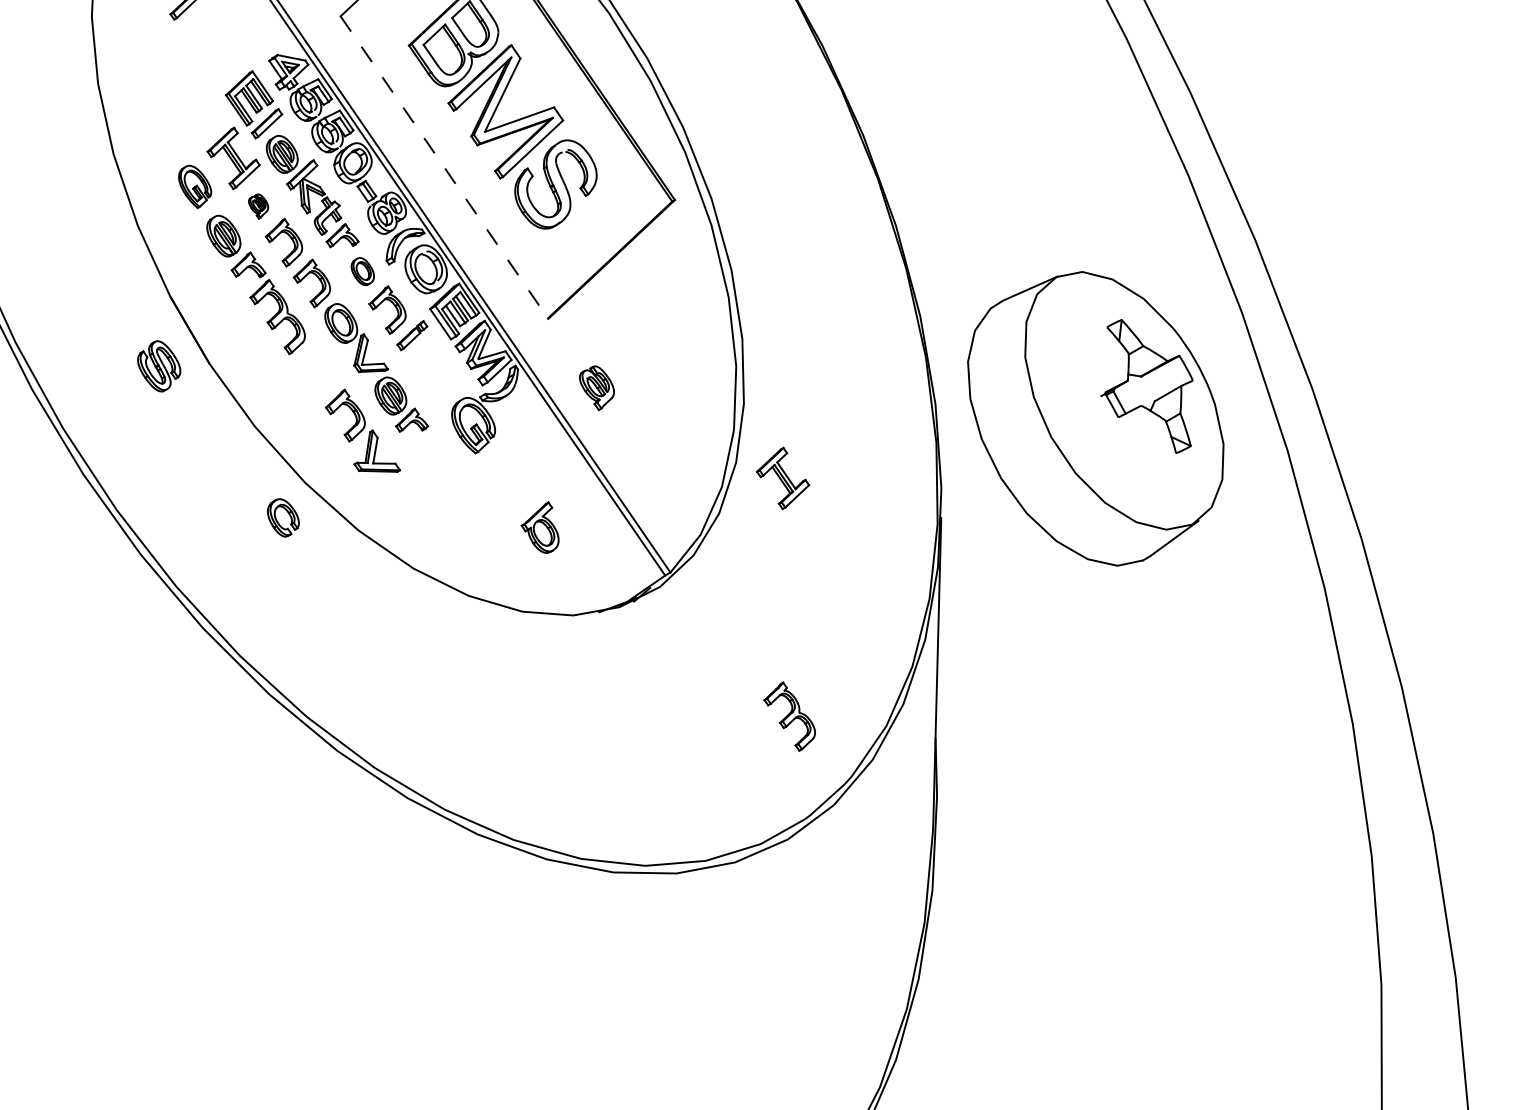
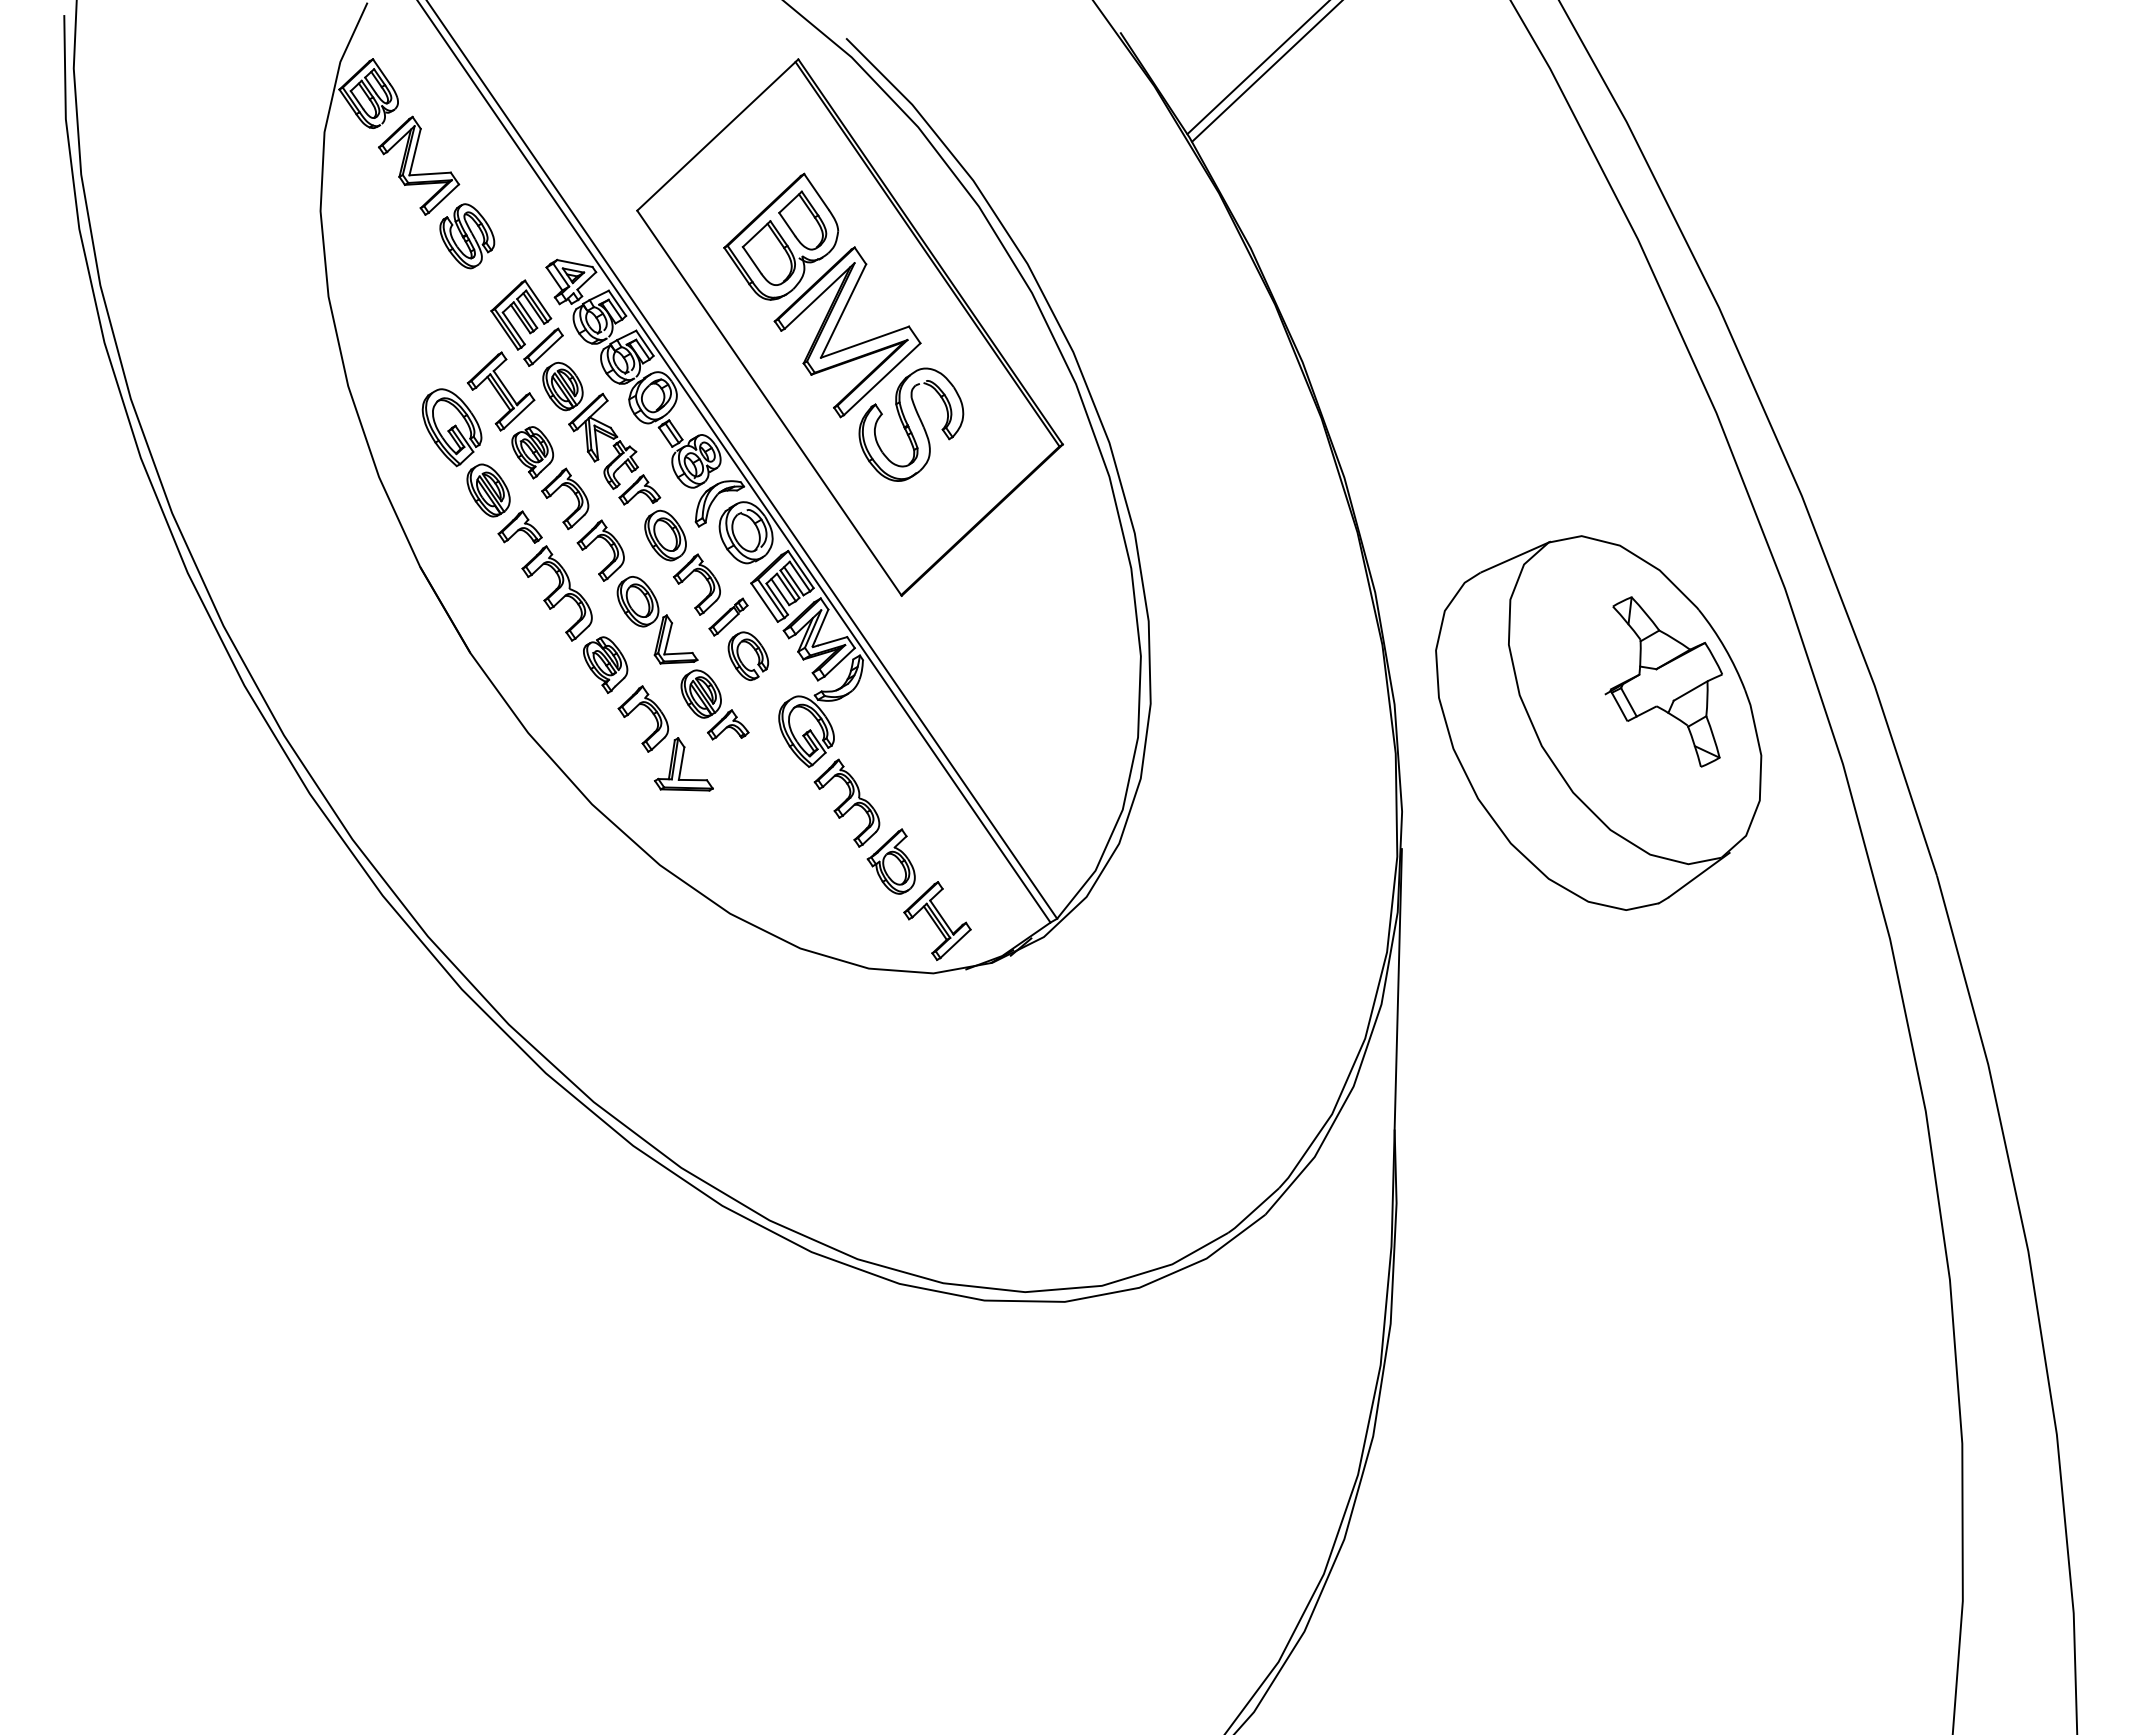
line: (444, 167) -> (769, 403), dashed -> solid
part: (194, 186) -> (451, 427), size x1.43
part: (258, 206) -> (532, 452), size x1.67
part: (362, 271) -> (665, 535), size x1.43
part: (159, 366) -> (467, 236), moved
part: (596, 388) -> (605, 665), moved
part: (783, 478) -> (937, 921), moved
part: (288, 515) -> (755, 652), moved
part: (789, 716) -> (846, 802), moved

